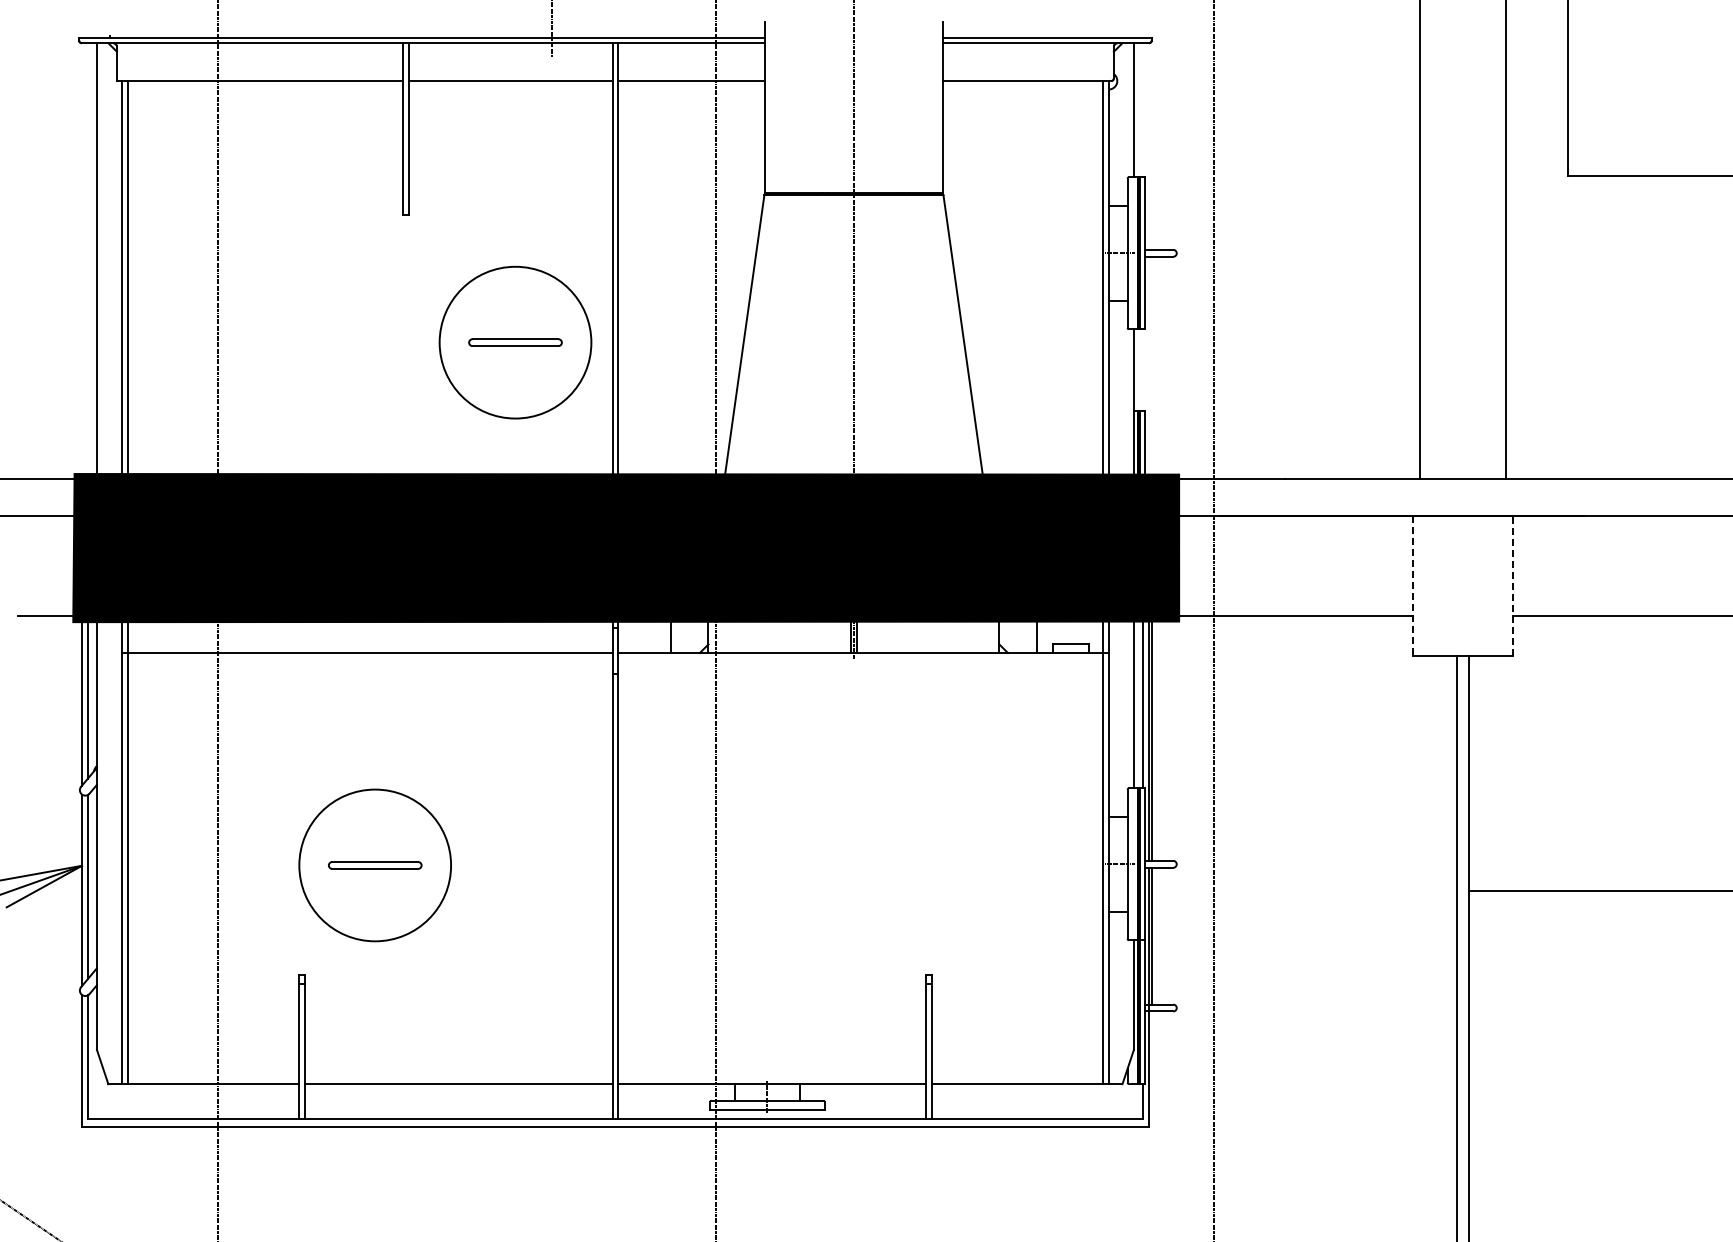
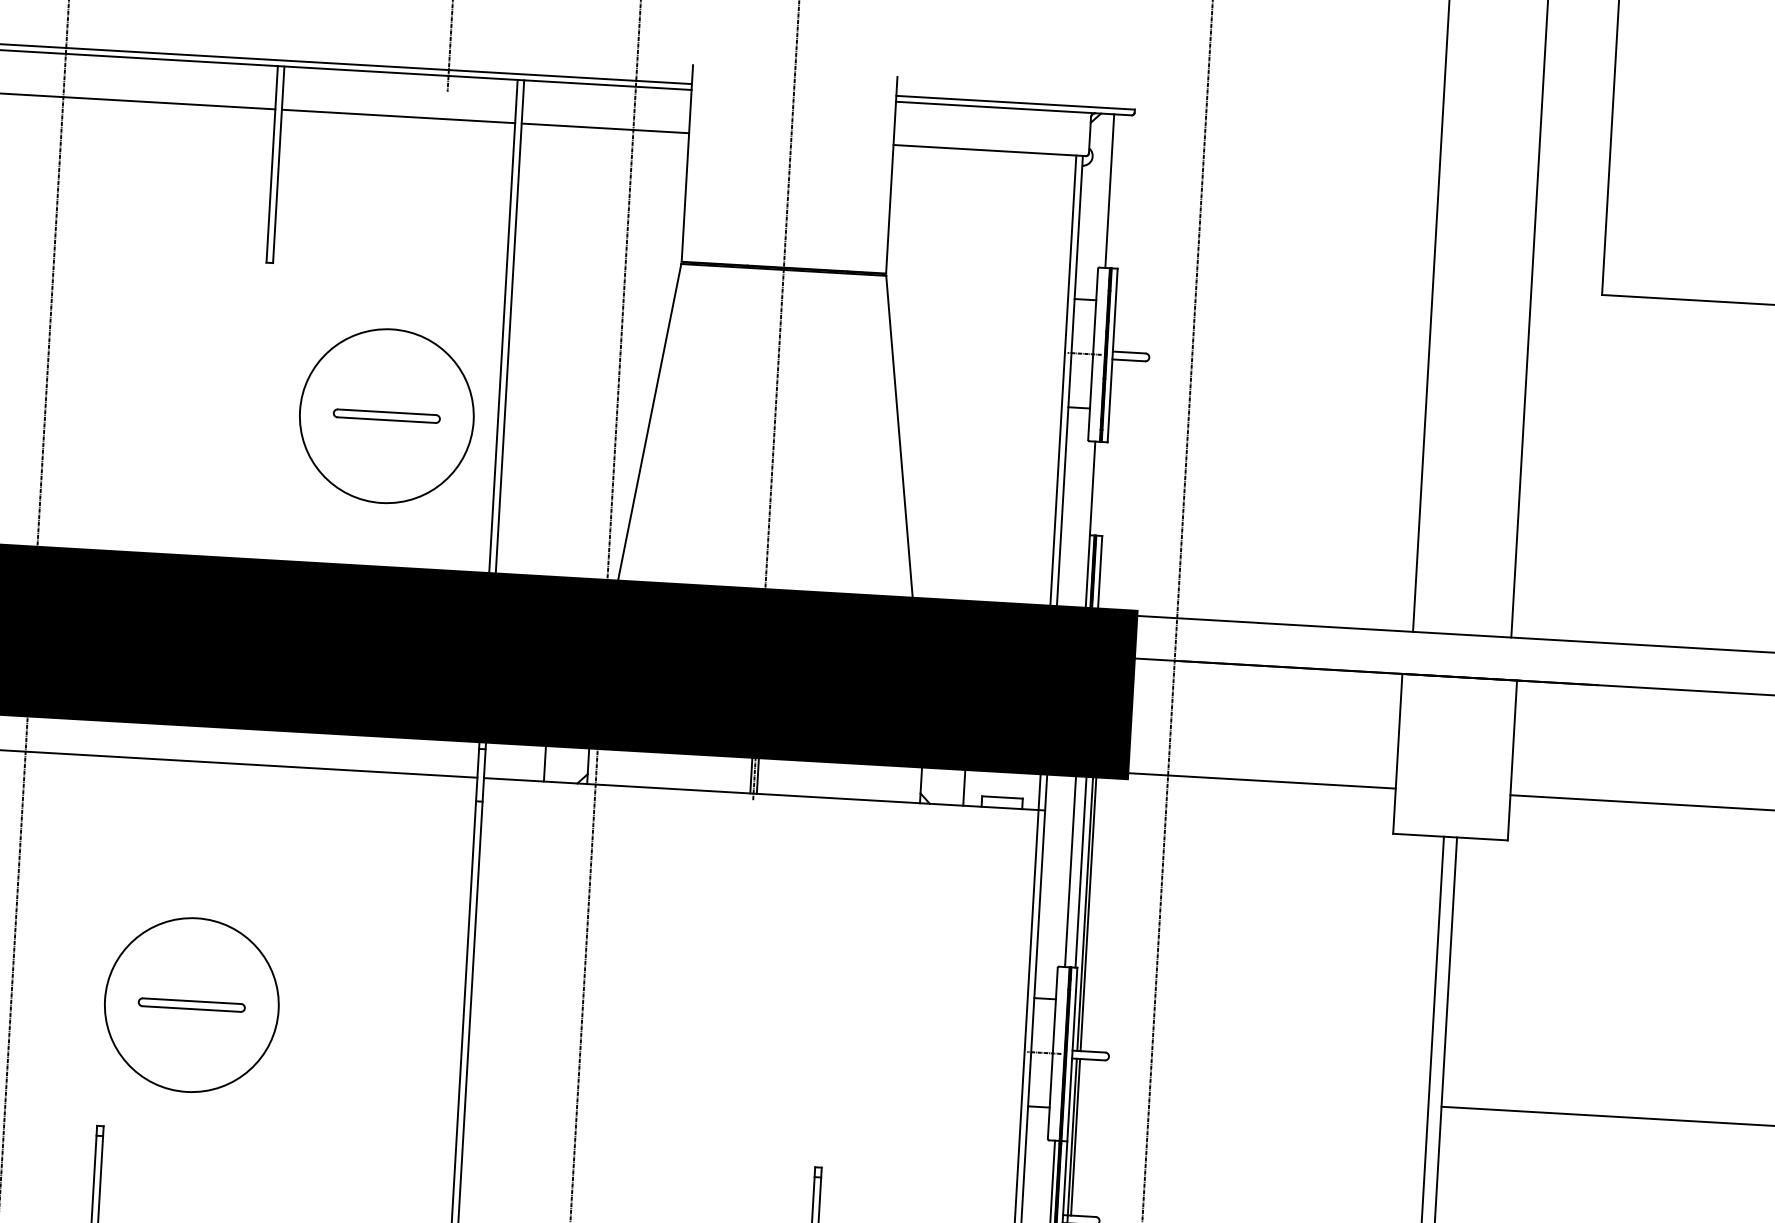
line: (1413, 586) -> (1398, 754), dashed -> solid
line: (1513, 586) -> (1512, 761), dashed -> solid

